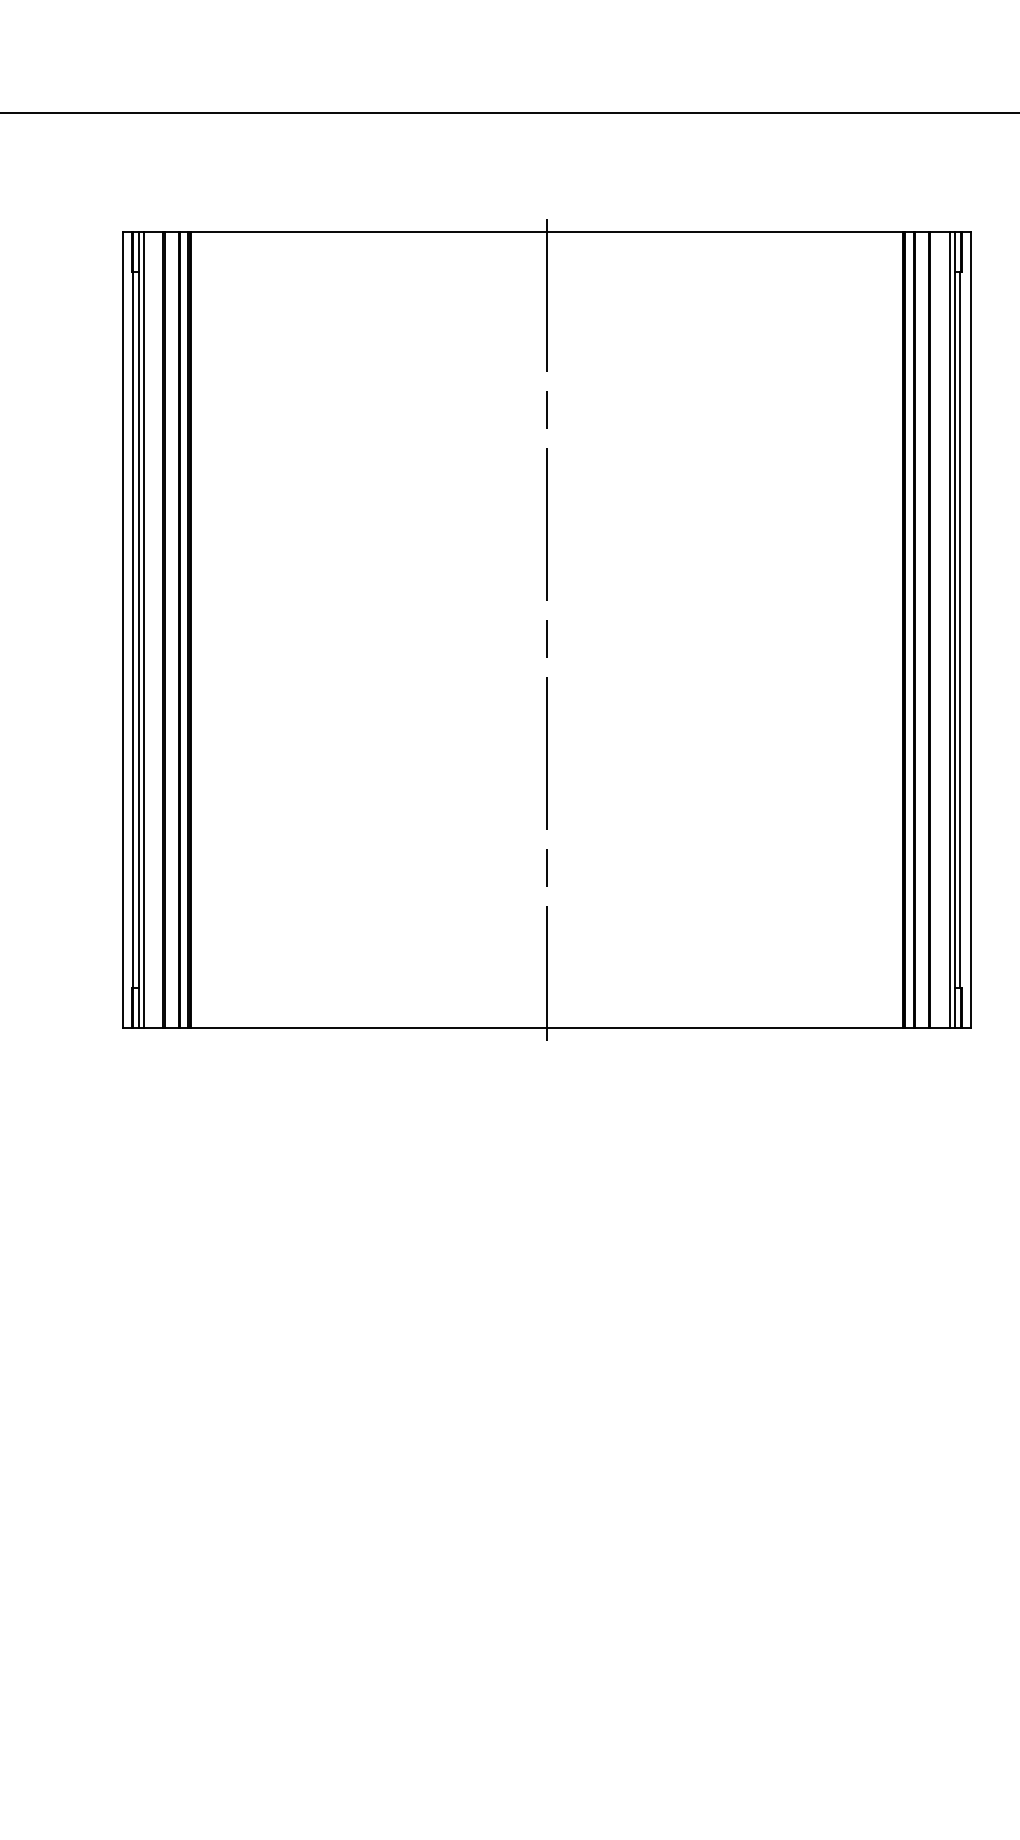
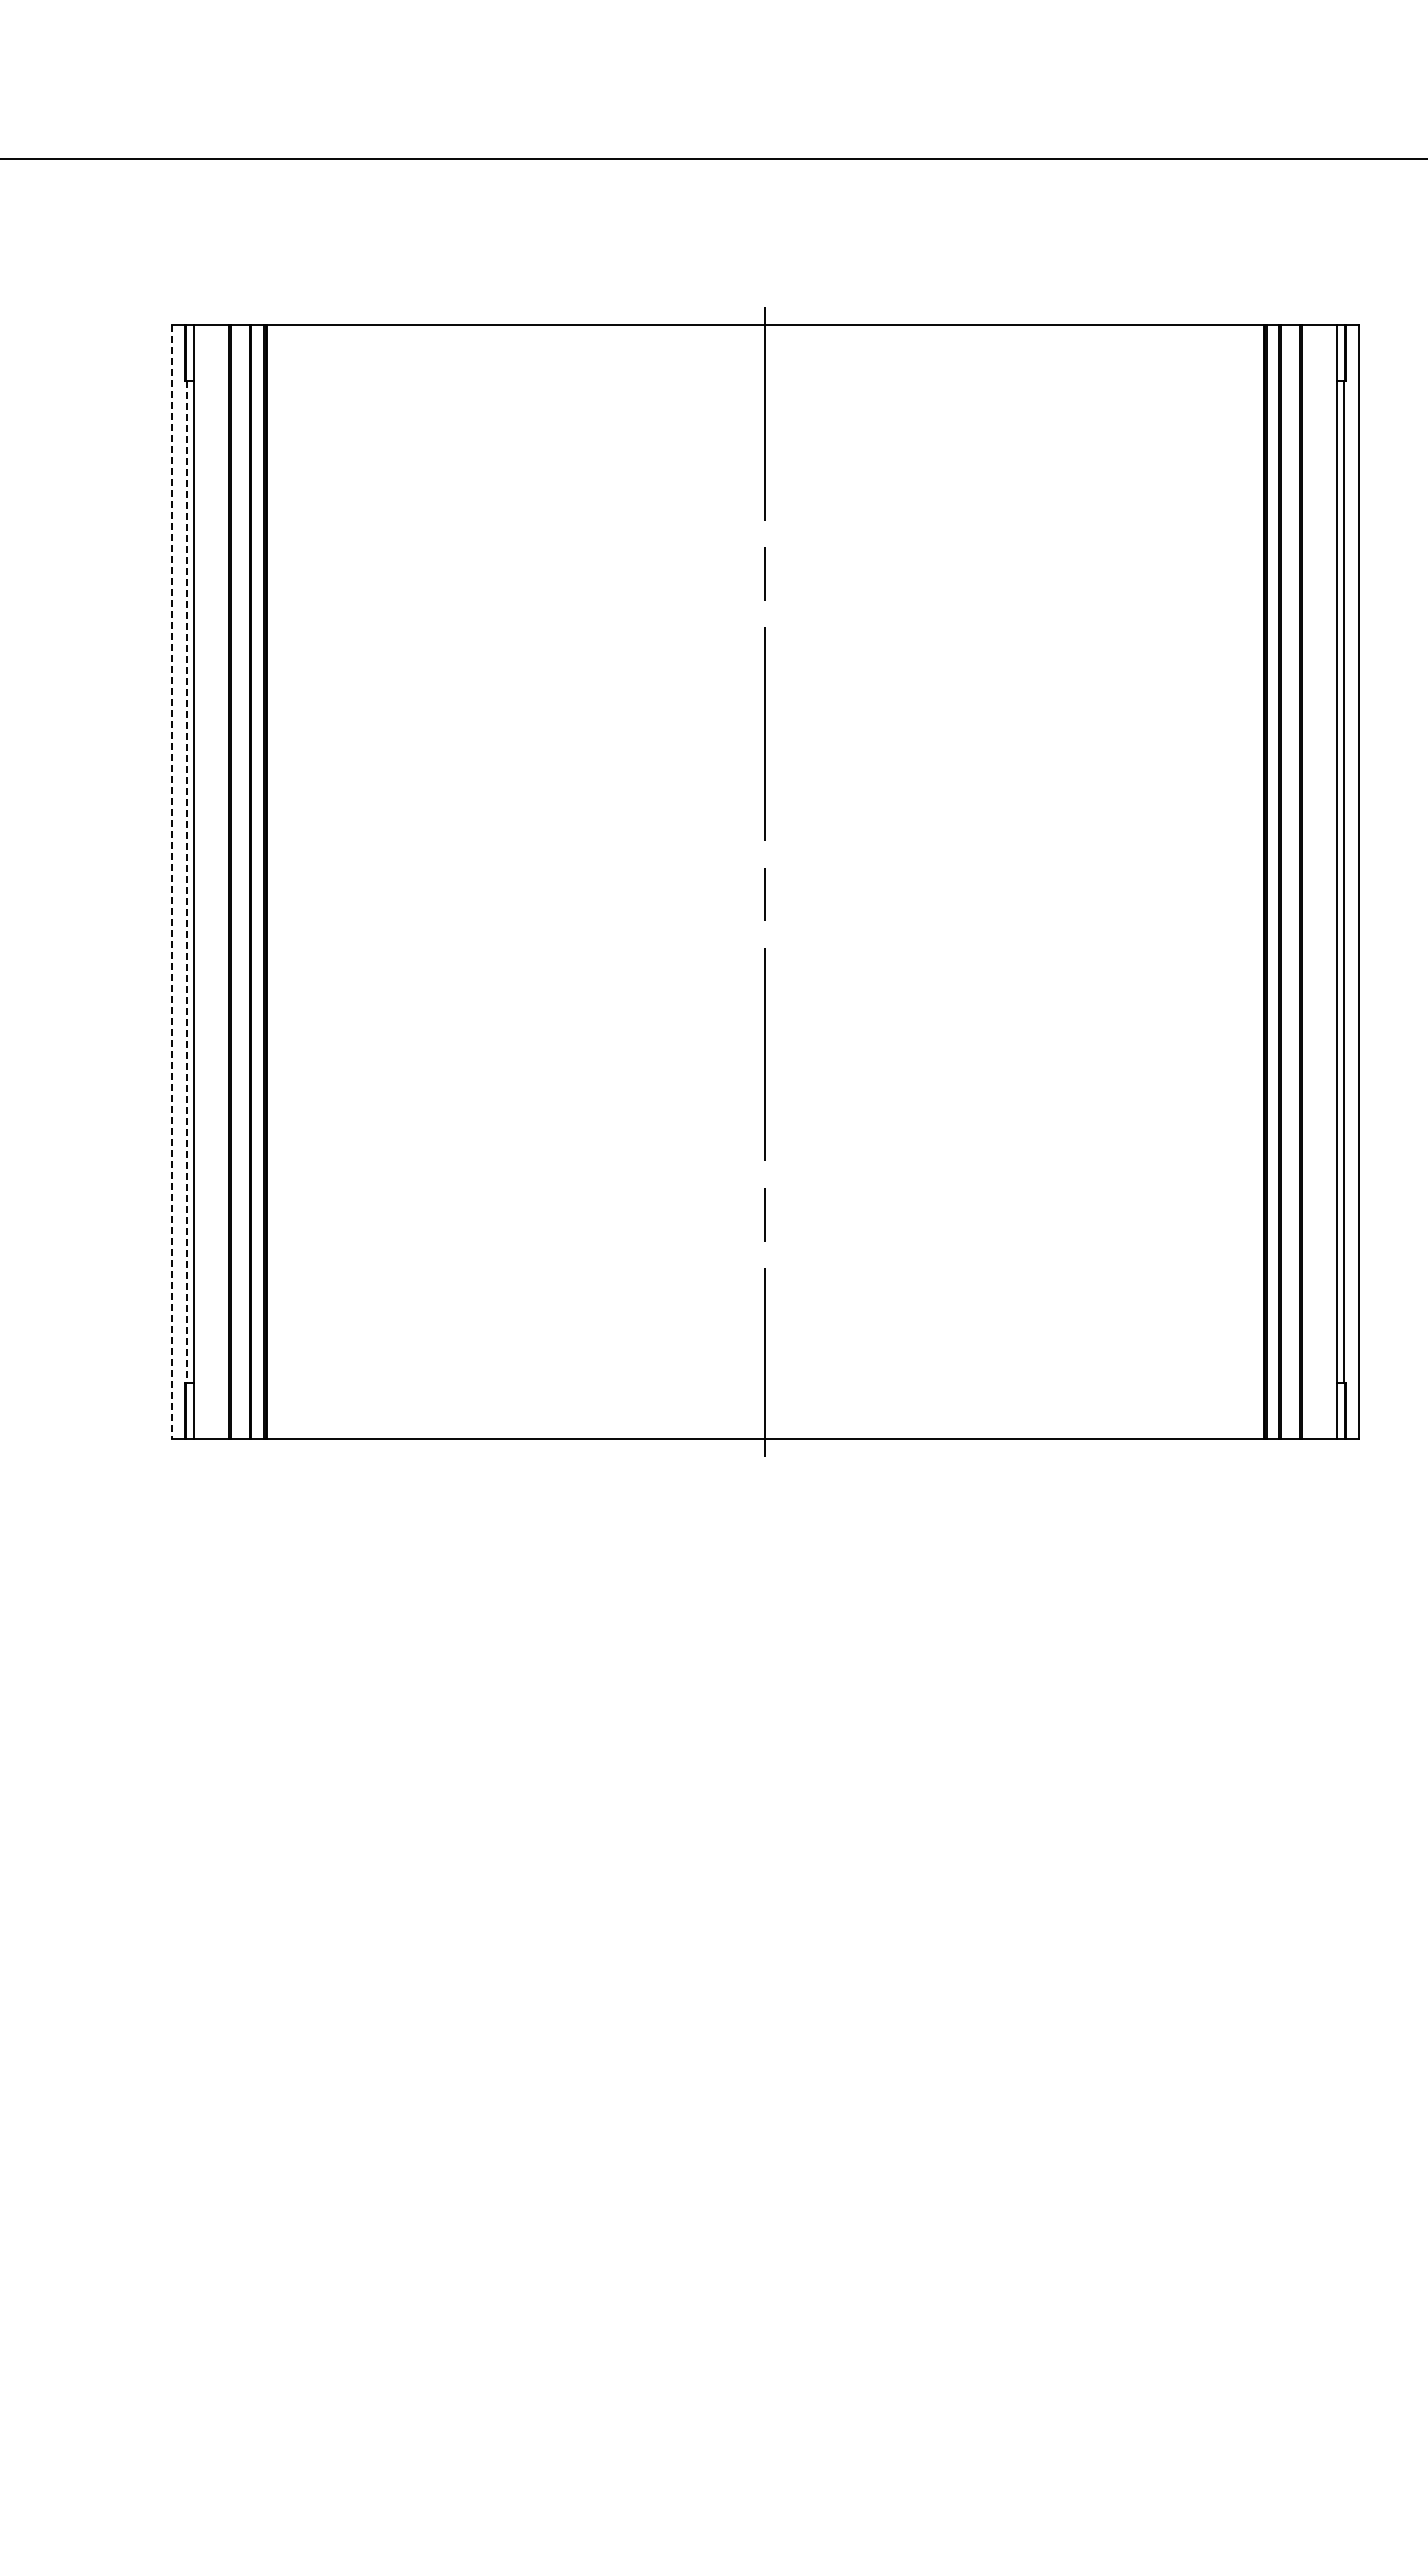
line: (143, 629) -> (201, 881), removed
line: (949, 629) -> (1329, 881), removed
line: (123, 630) -> (172, 882), solid -> dashed
line: (133, 630) -> (186, 882), solid -> dashed

